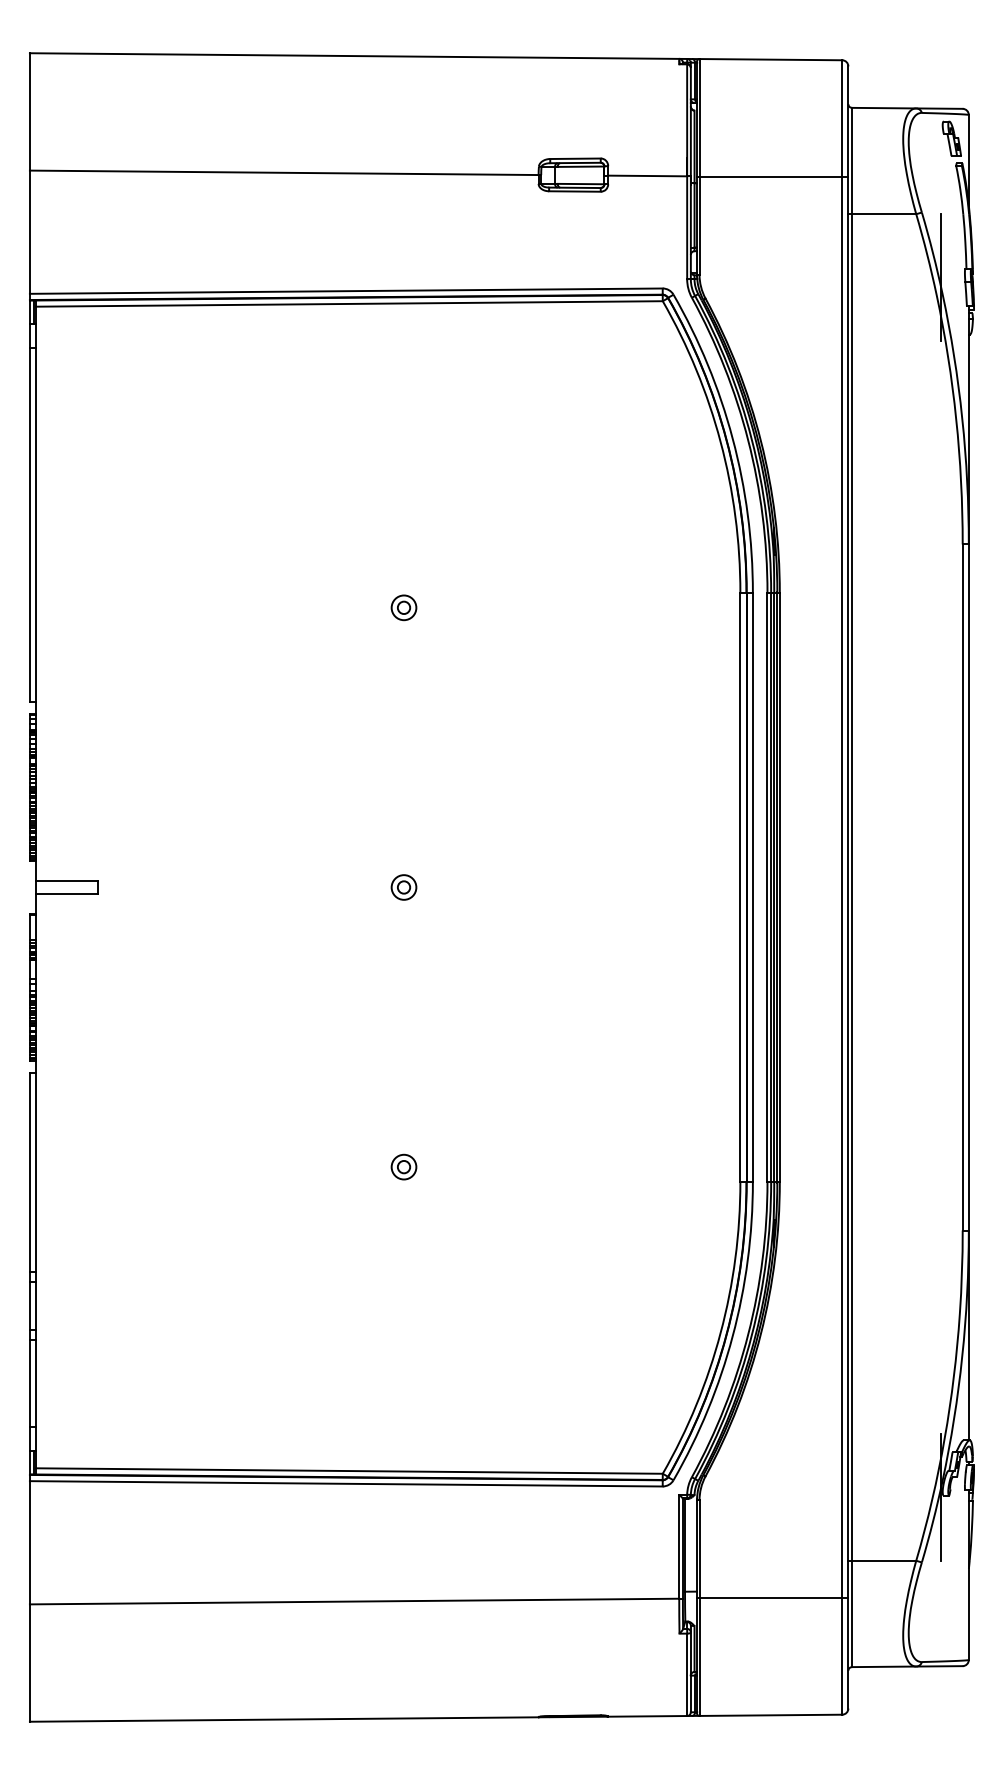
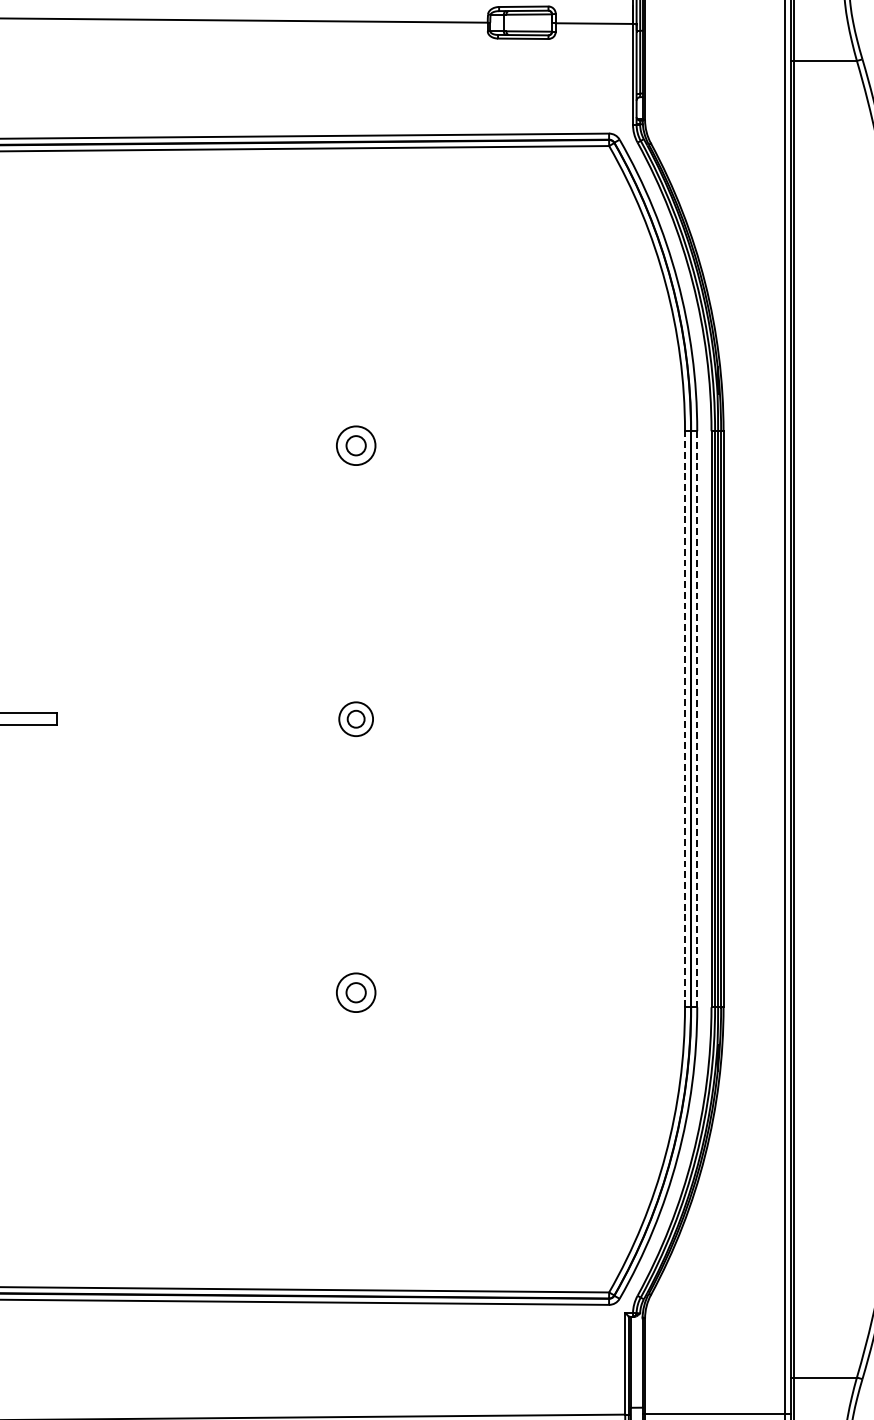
line: (772, 177) -> (716, 25), removed
part: (403, 607) -> (355, 445), size x1.6
part: (403, 887) -> (355, 719), size x1.4
line: (740, 887) -> (685, 719), solid -> dashed
line: (752, 887) -> (696, 719), solid -> dashed
part: (403, 1166) -> (355, 992), size x1.6

